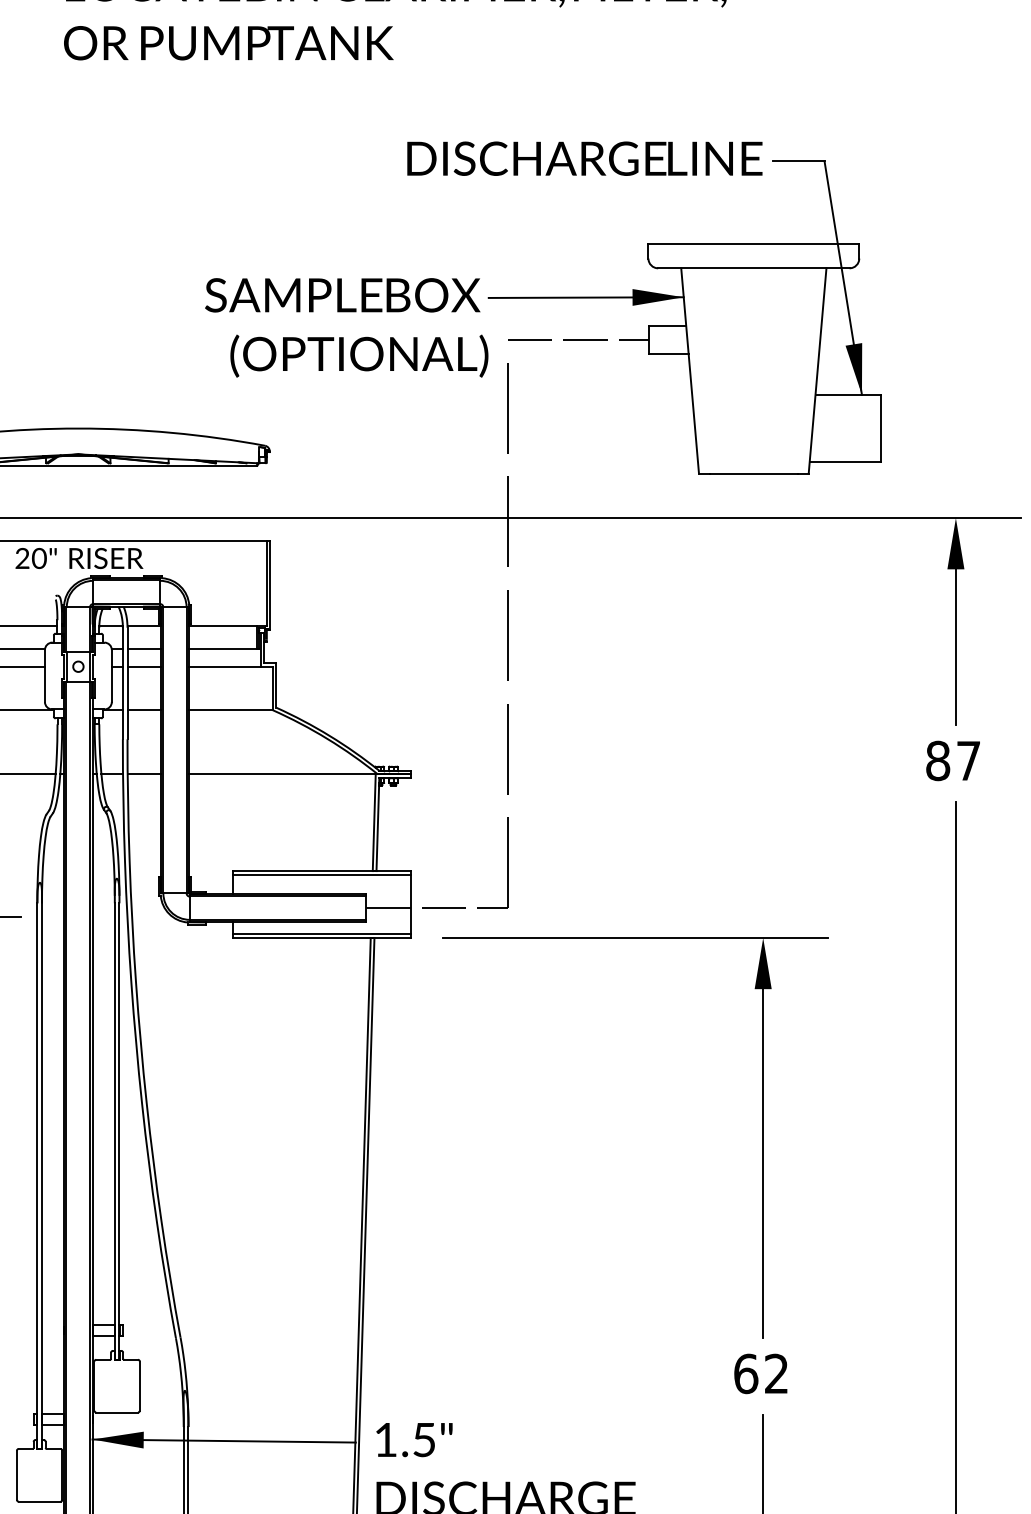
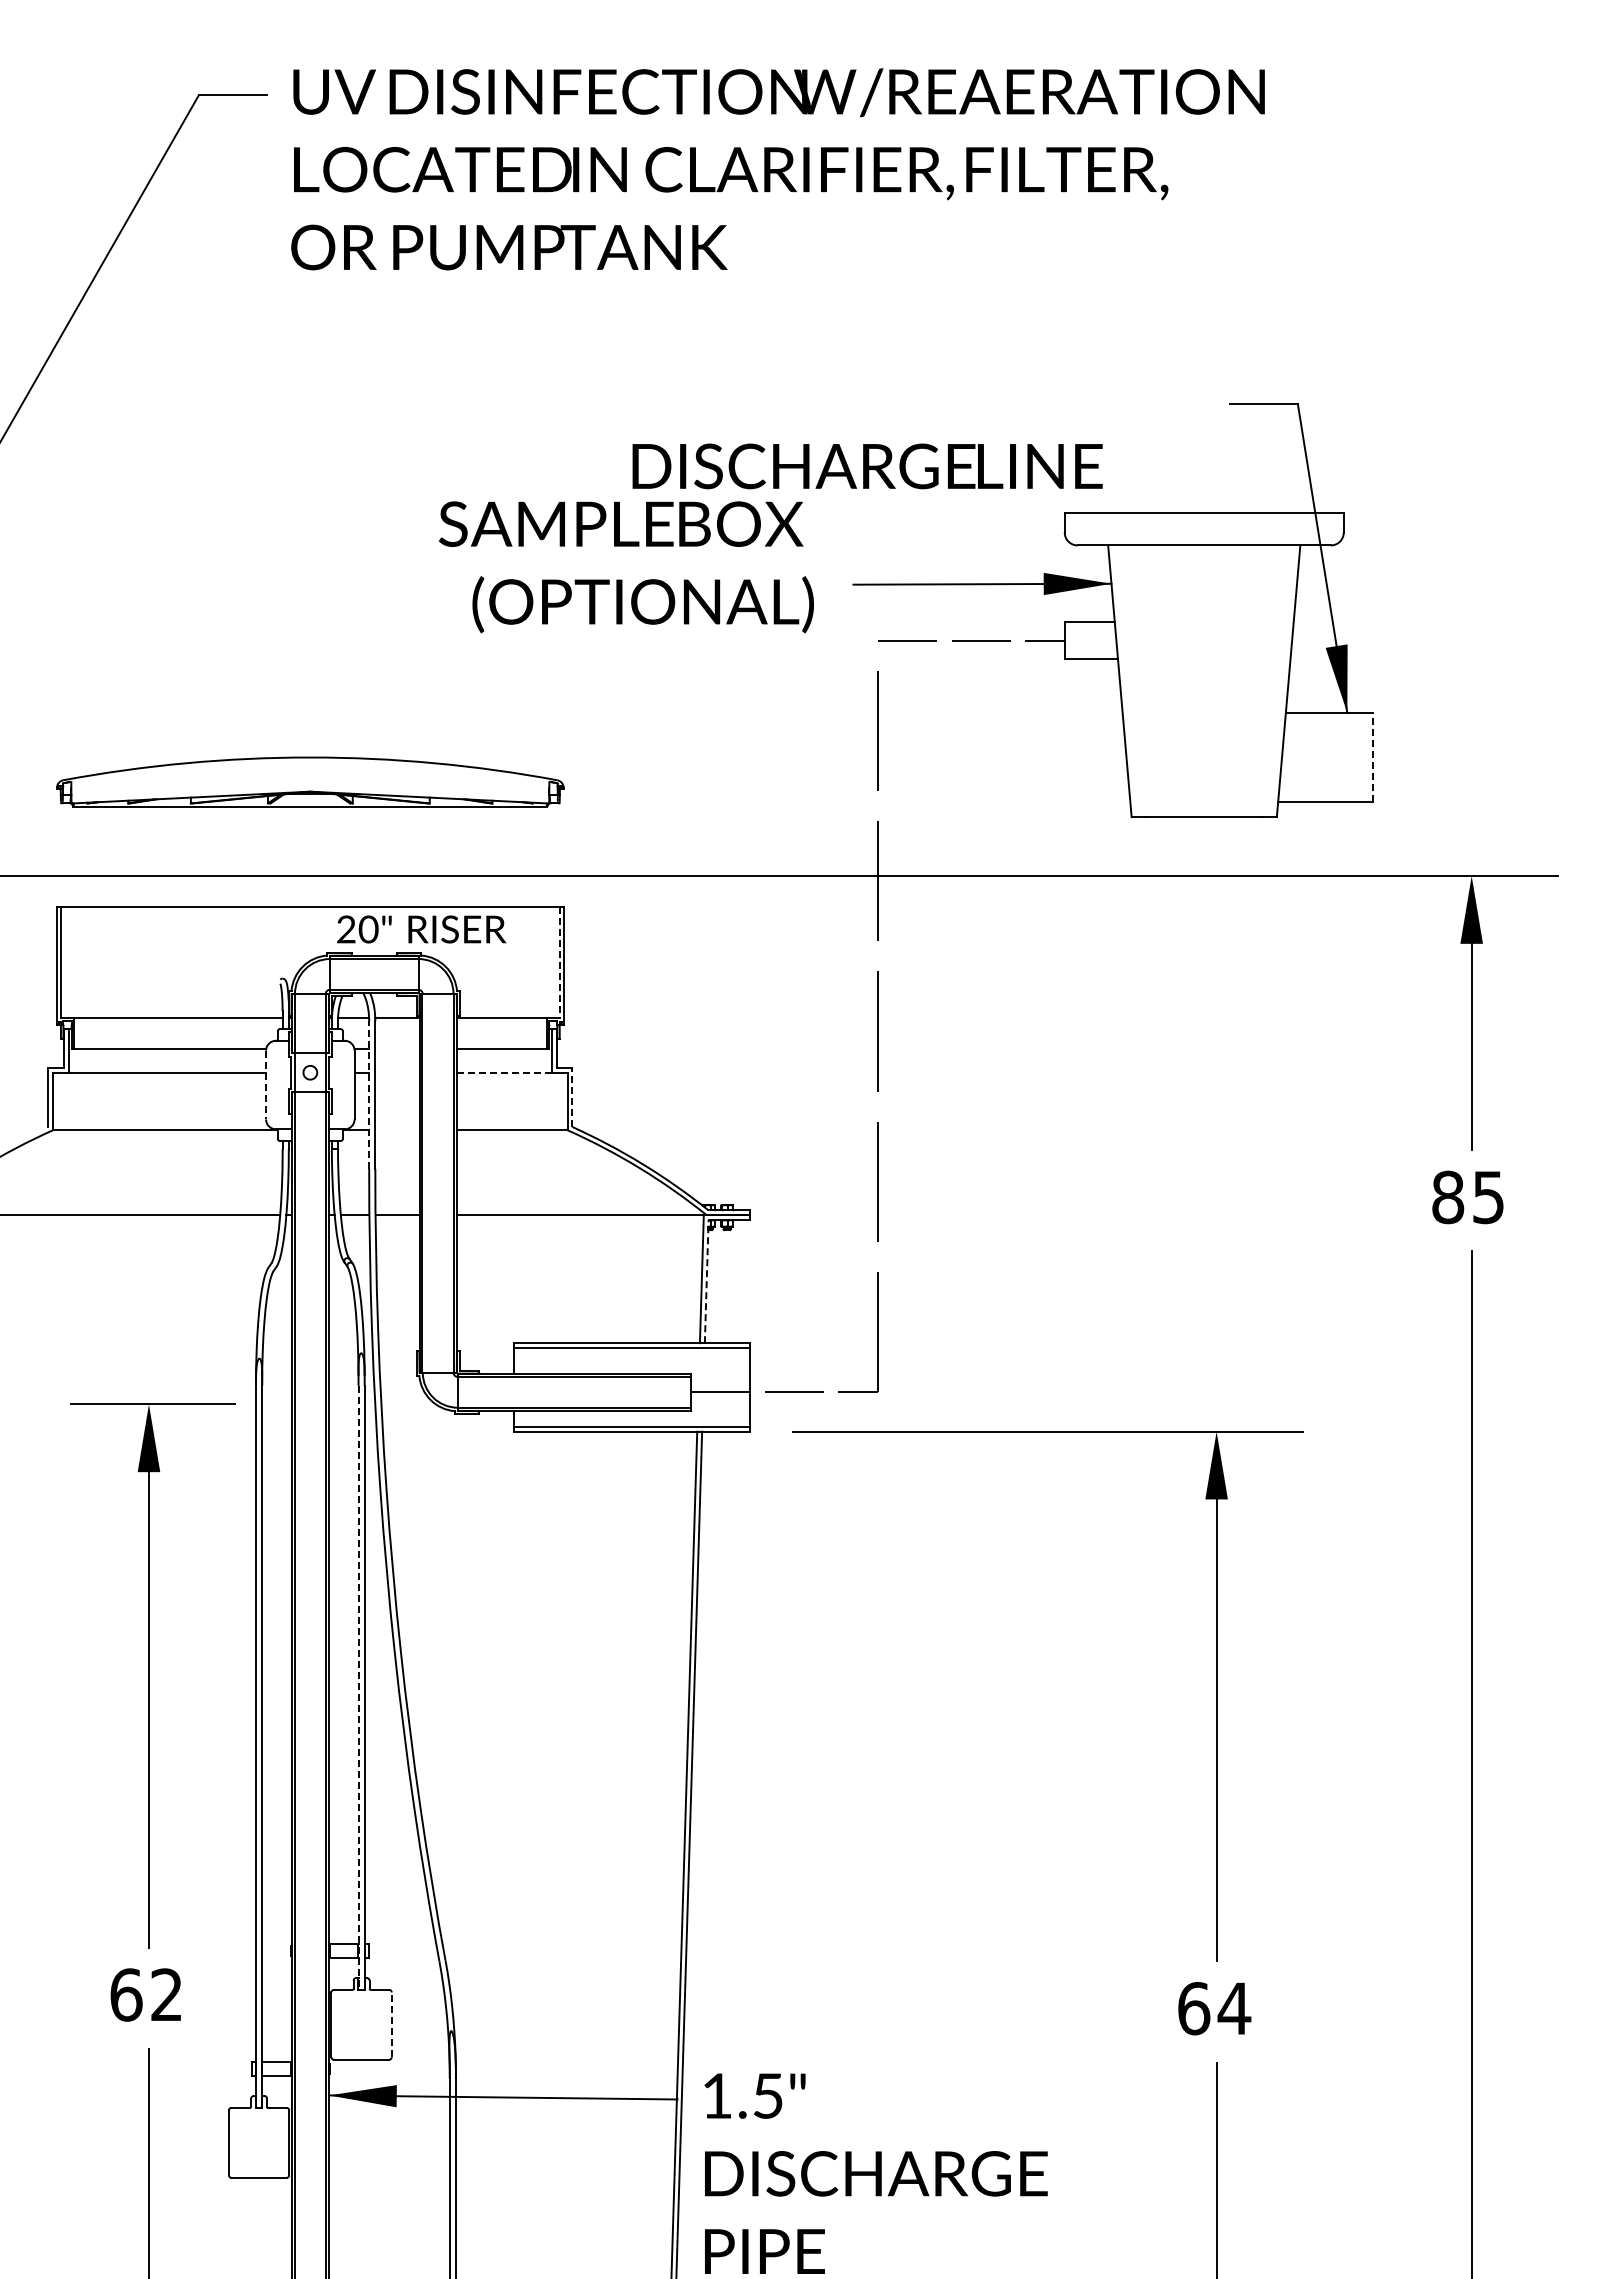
text: (584, 158) -> (867, 466), moved
text: (346, 328) -> (626, 567), moved
line: (880, 427) -> (1372, 756), solid -> dashed
text: (79, 558) -> (421, 929), moved
line: (266, 583) -> (559, 962), solid -> dashed
line: (144, 649) -> (397, 1049), removed
line: (144, 666) -> (397, 1072), removed
line: (224, 666) -> (503, 1072), solid -> dashed
line: (45, 676) -> (266, 1085), solid -> dashed
line: (123, 683) -> (369, 1094), solid -> dashed
line: (276, 685) -> (572, 1097), solid -> dashed
line: (144, 710) -> (397, 1130), removed
text: (968, 761) -> (1488, 1197), 87 -> 85
line: (377, 824) -> (706, 1281), solid -> dashed
line: (114, 1132) -> (358, 1688), solid -> dashed
text: (776, 1373) -> (1234, 2008), 62 -> 64
line: (139, 1385) -> (391, 2024), solid -> dashed

